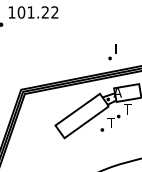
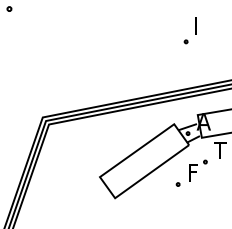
part: (112, 52) -> (190, 31), moved
text: (110, 122) -> (191, 172), T -> F

